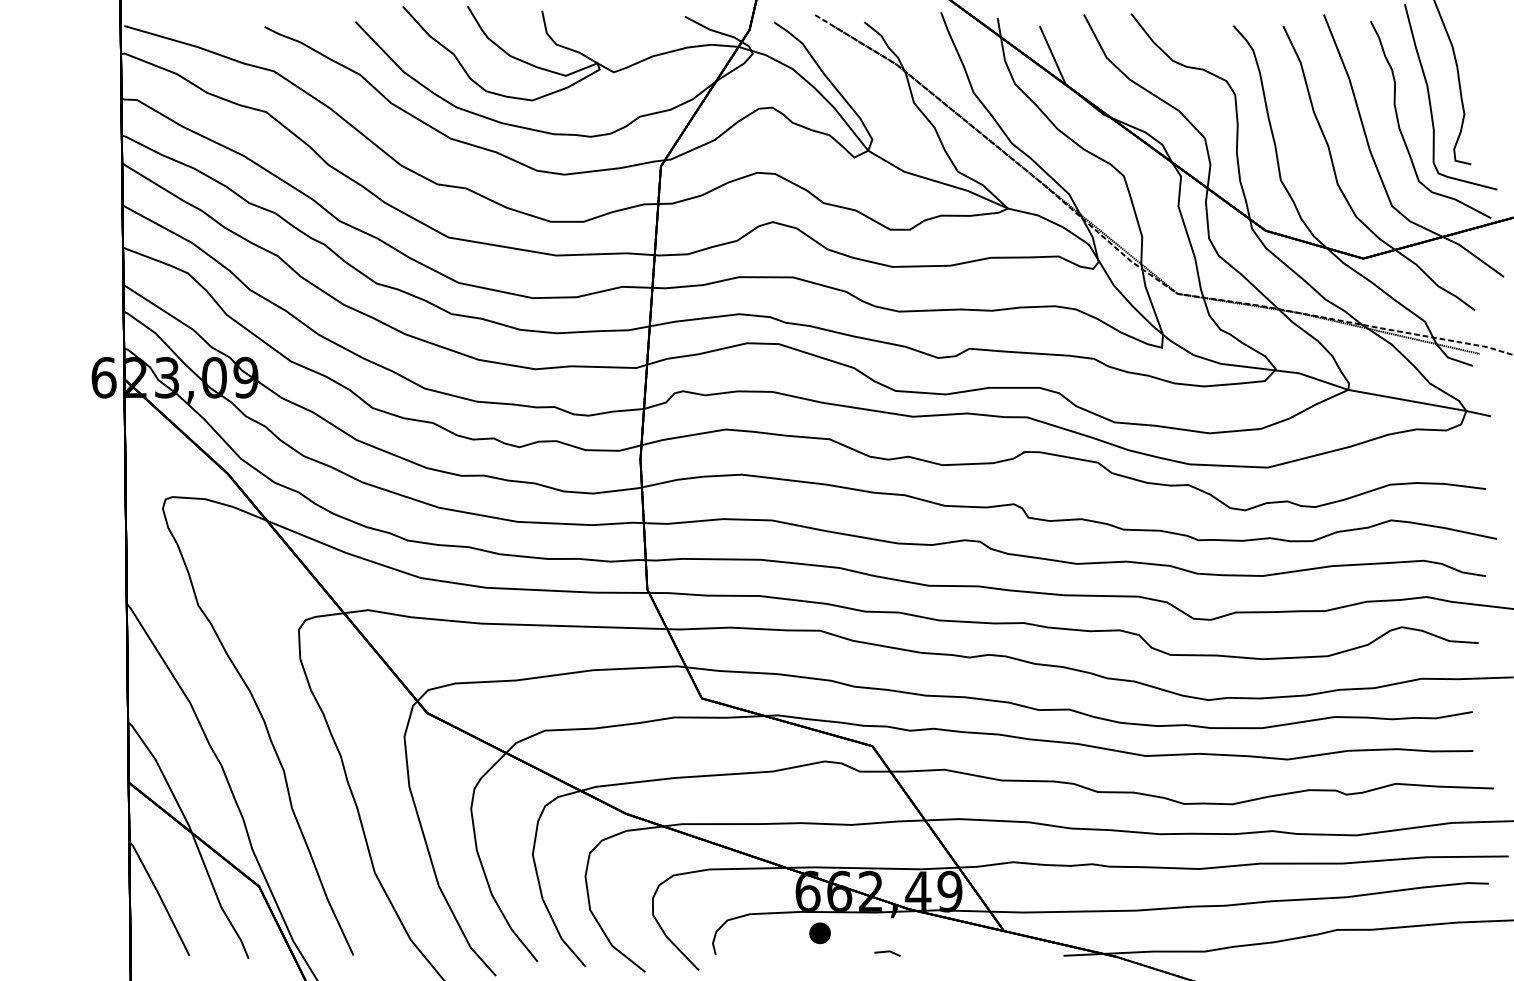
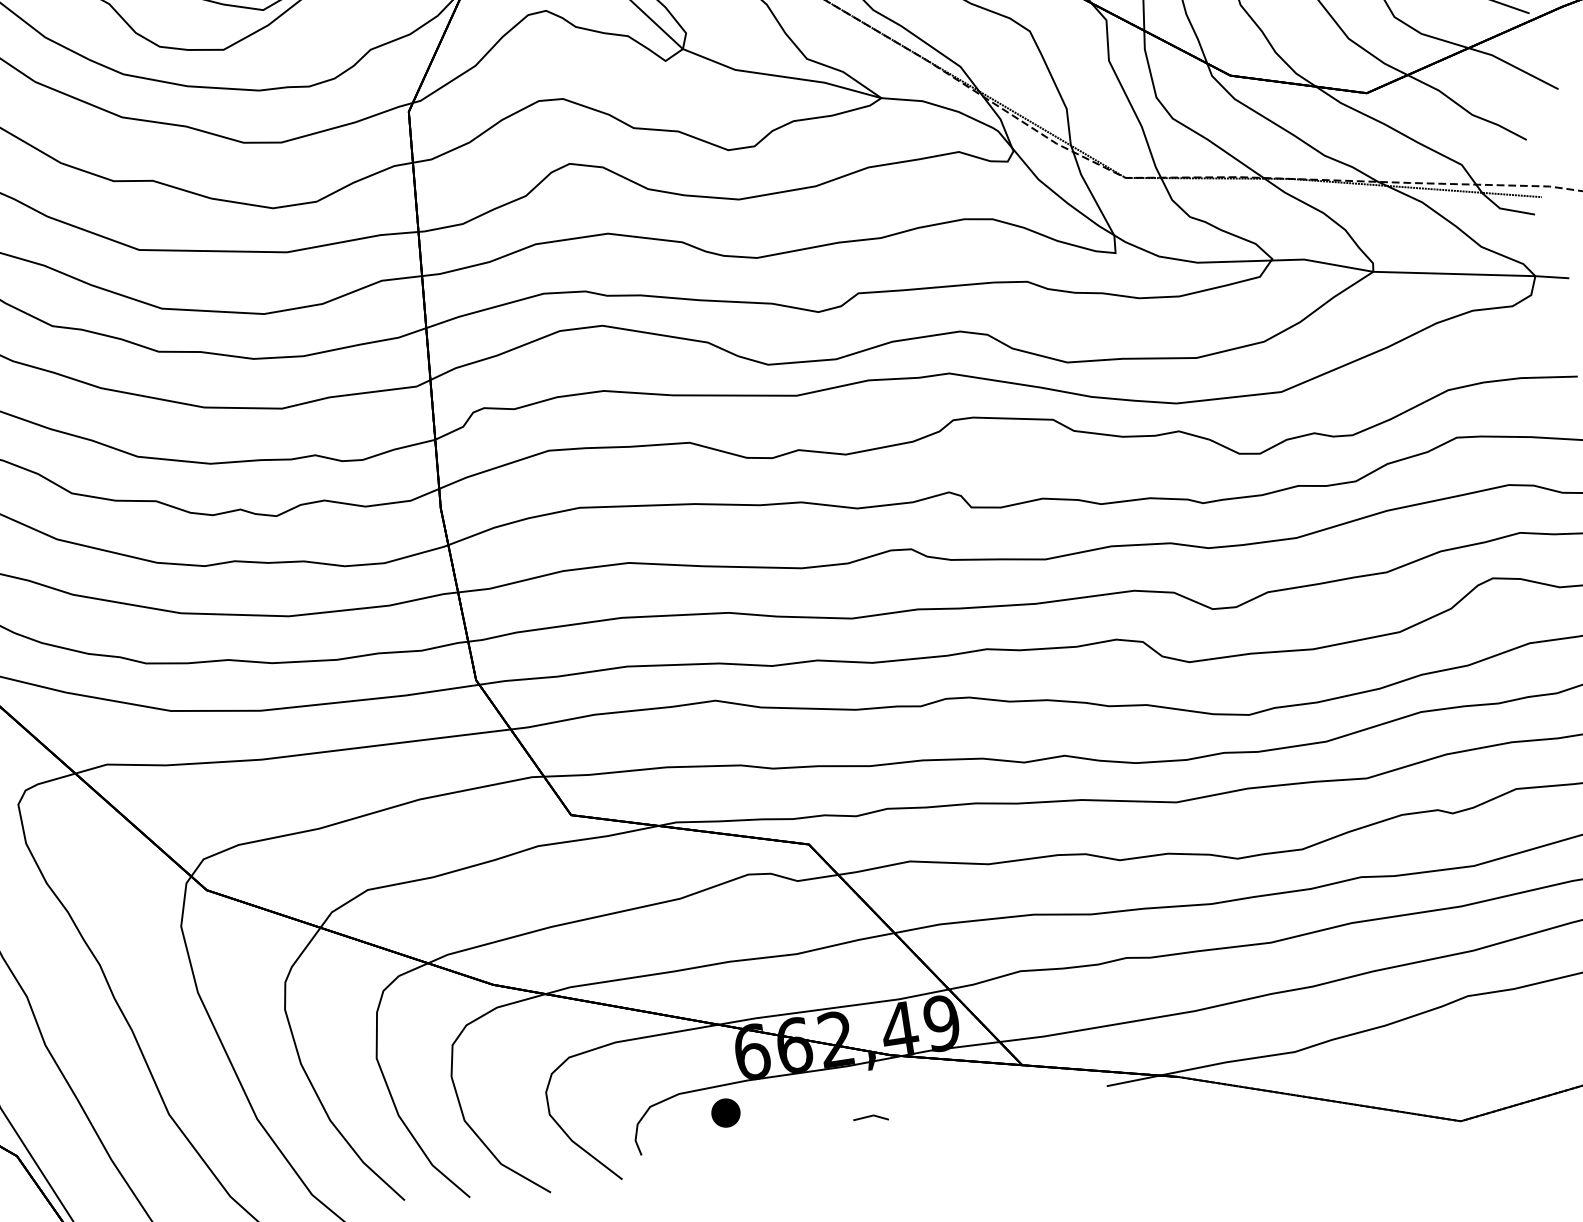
part: (819, 933) -> (725, 1113), moved

